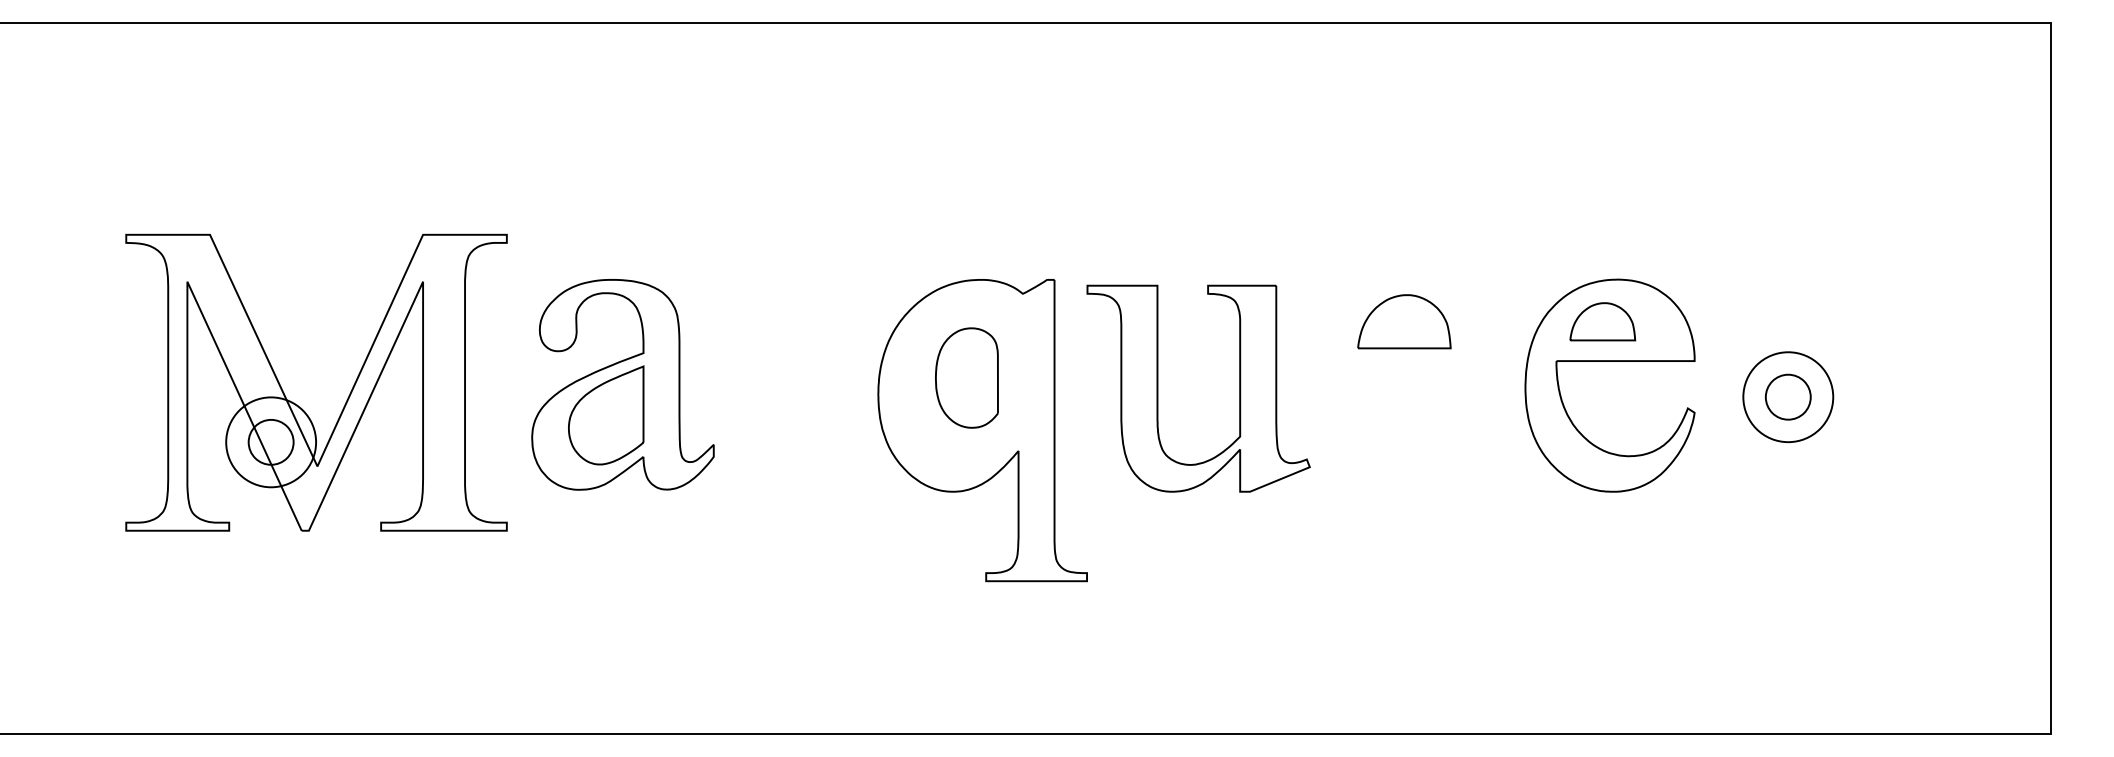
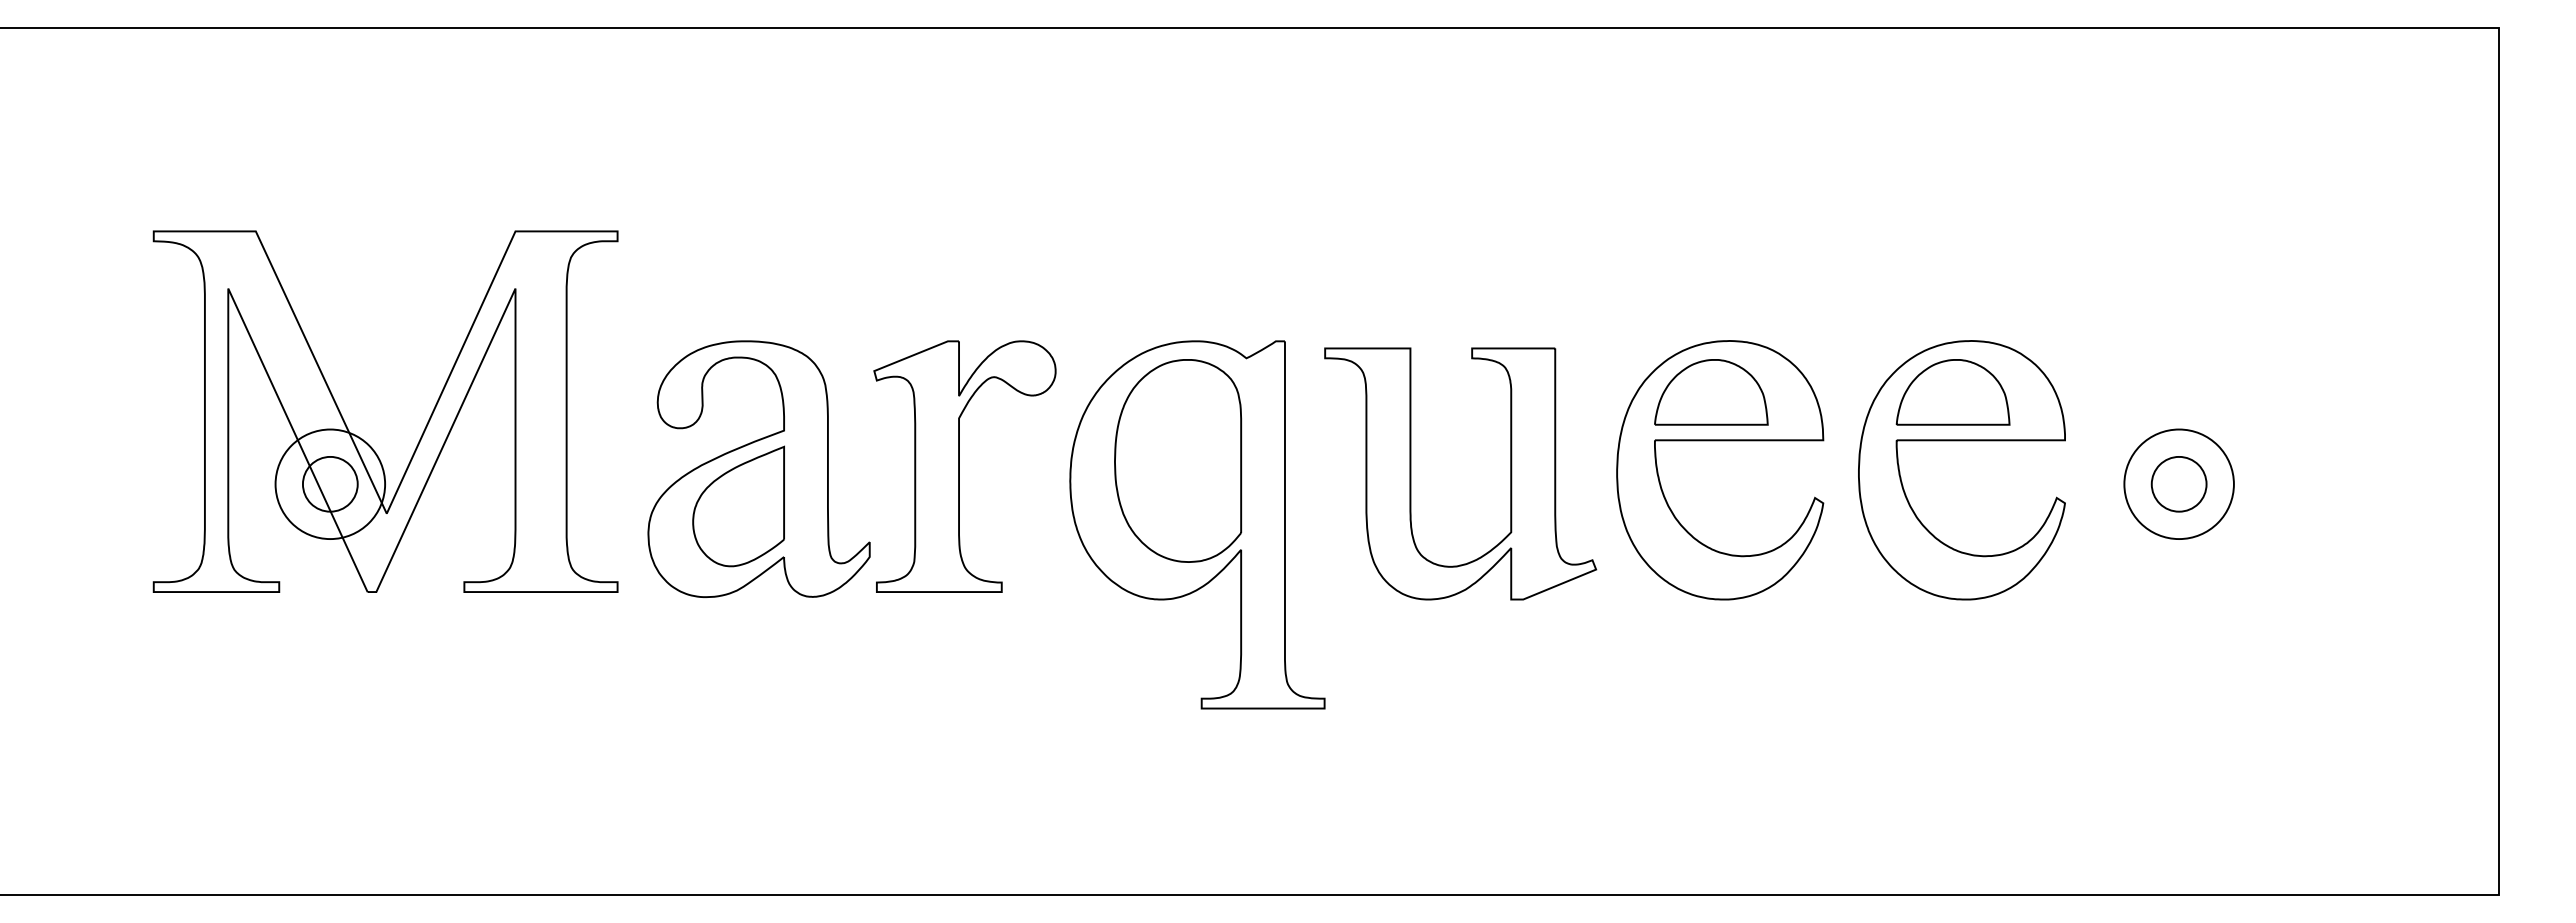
part: (1602, 321) -> (1952, 392), size x1.43
part: (1411, 362) -> (1720, 441), added
part: (967, 377) -> (1178, 460), size x1.67
part: (791, 382) -> (964, 466), added
part: (297, 404) -> (362, 438), moved

